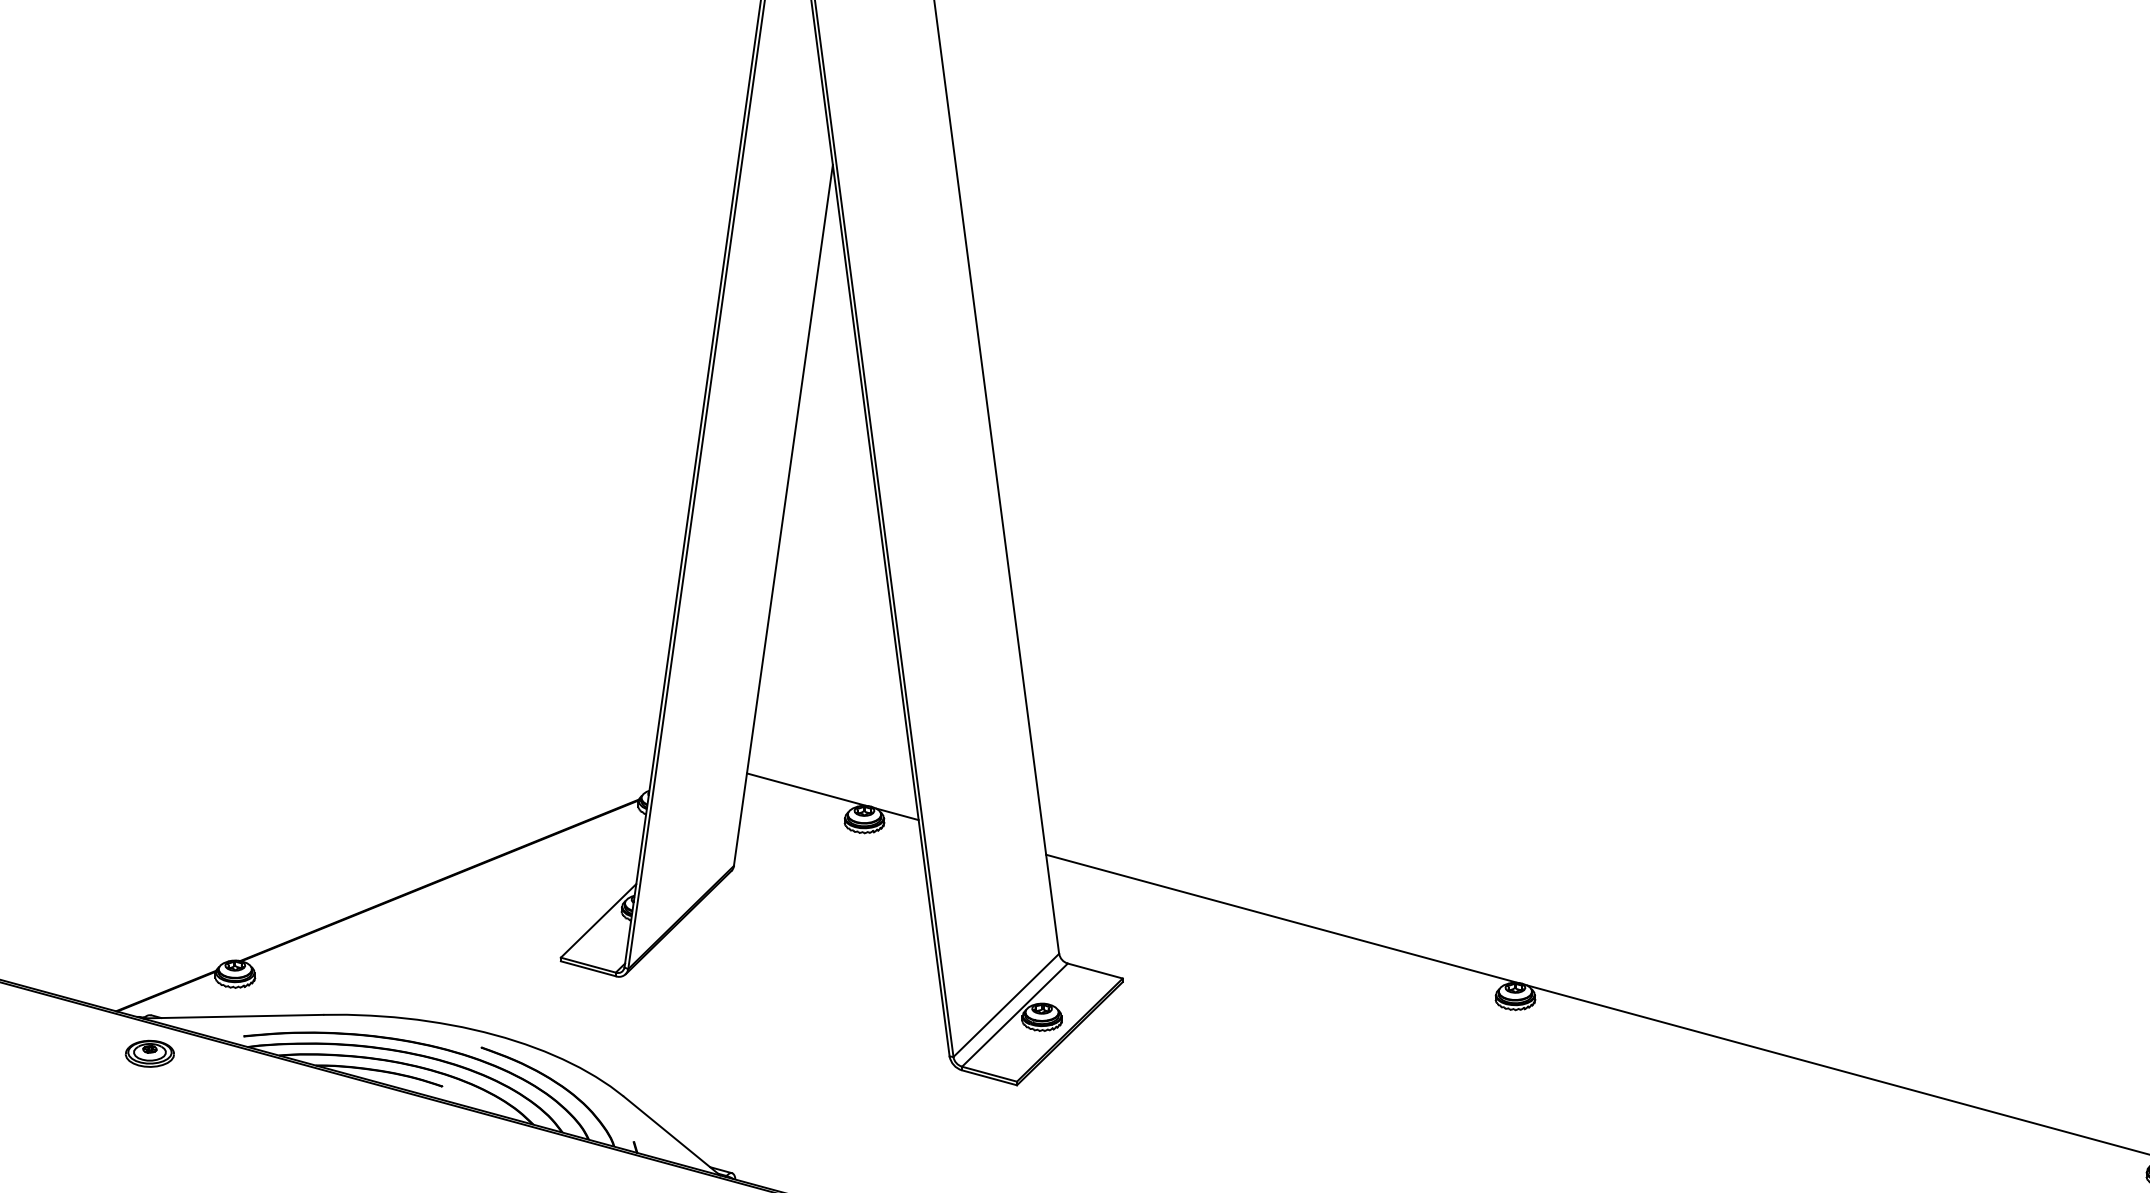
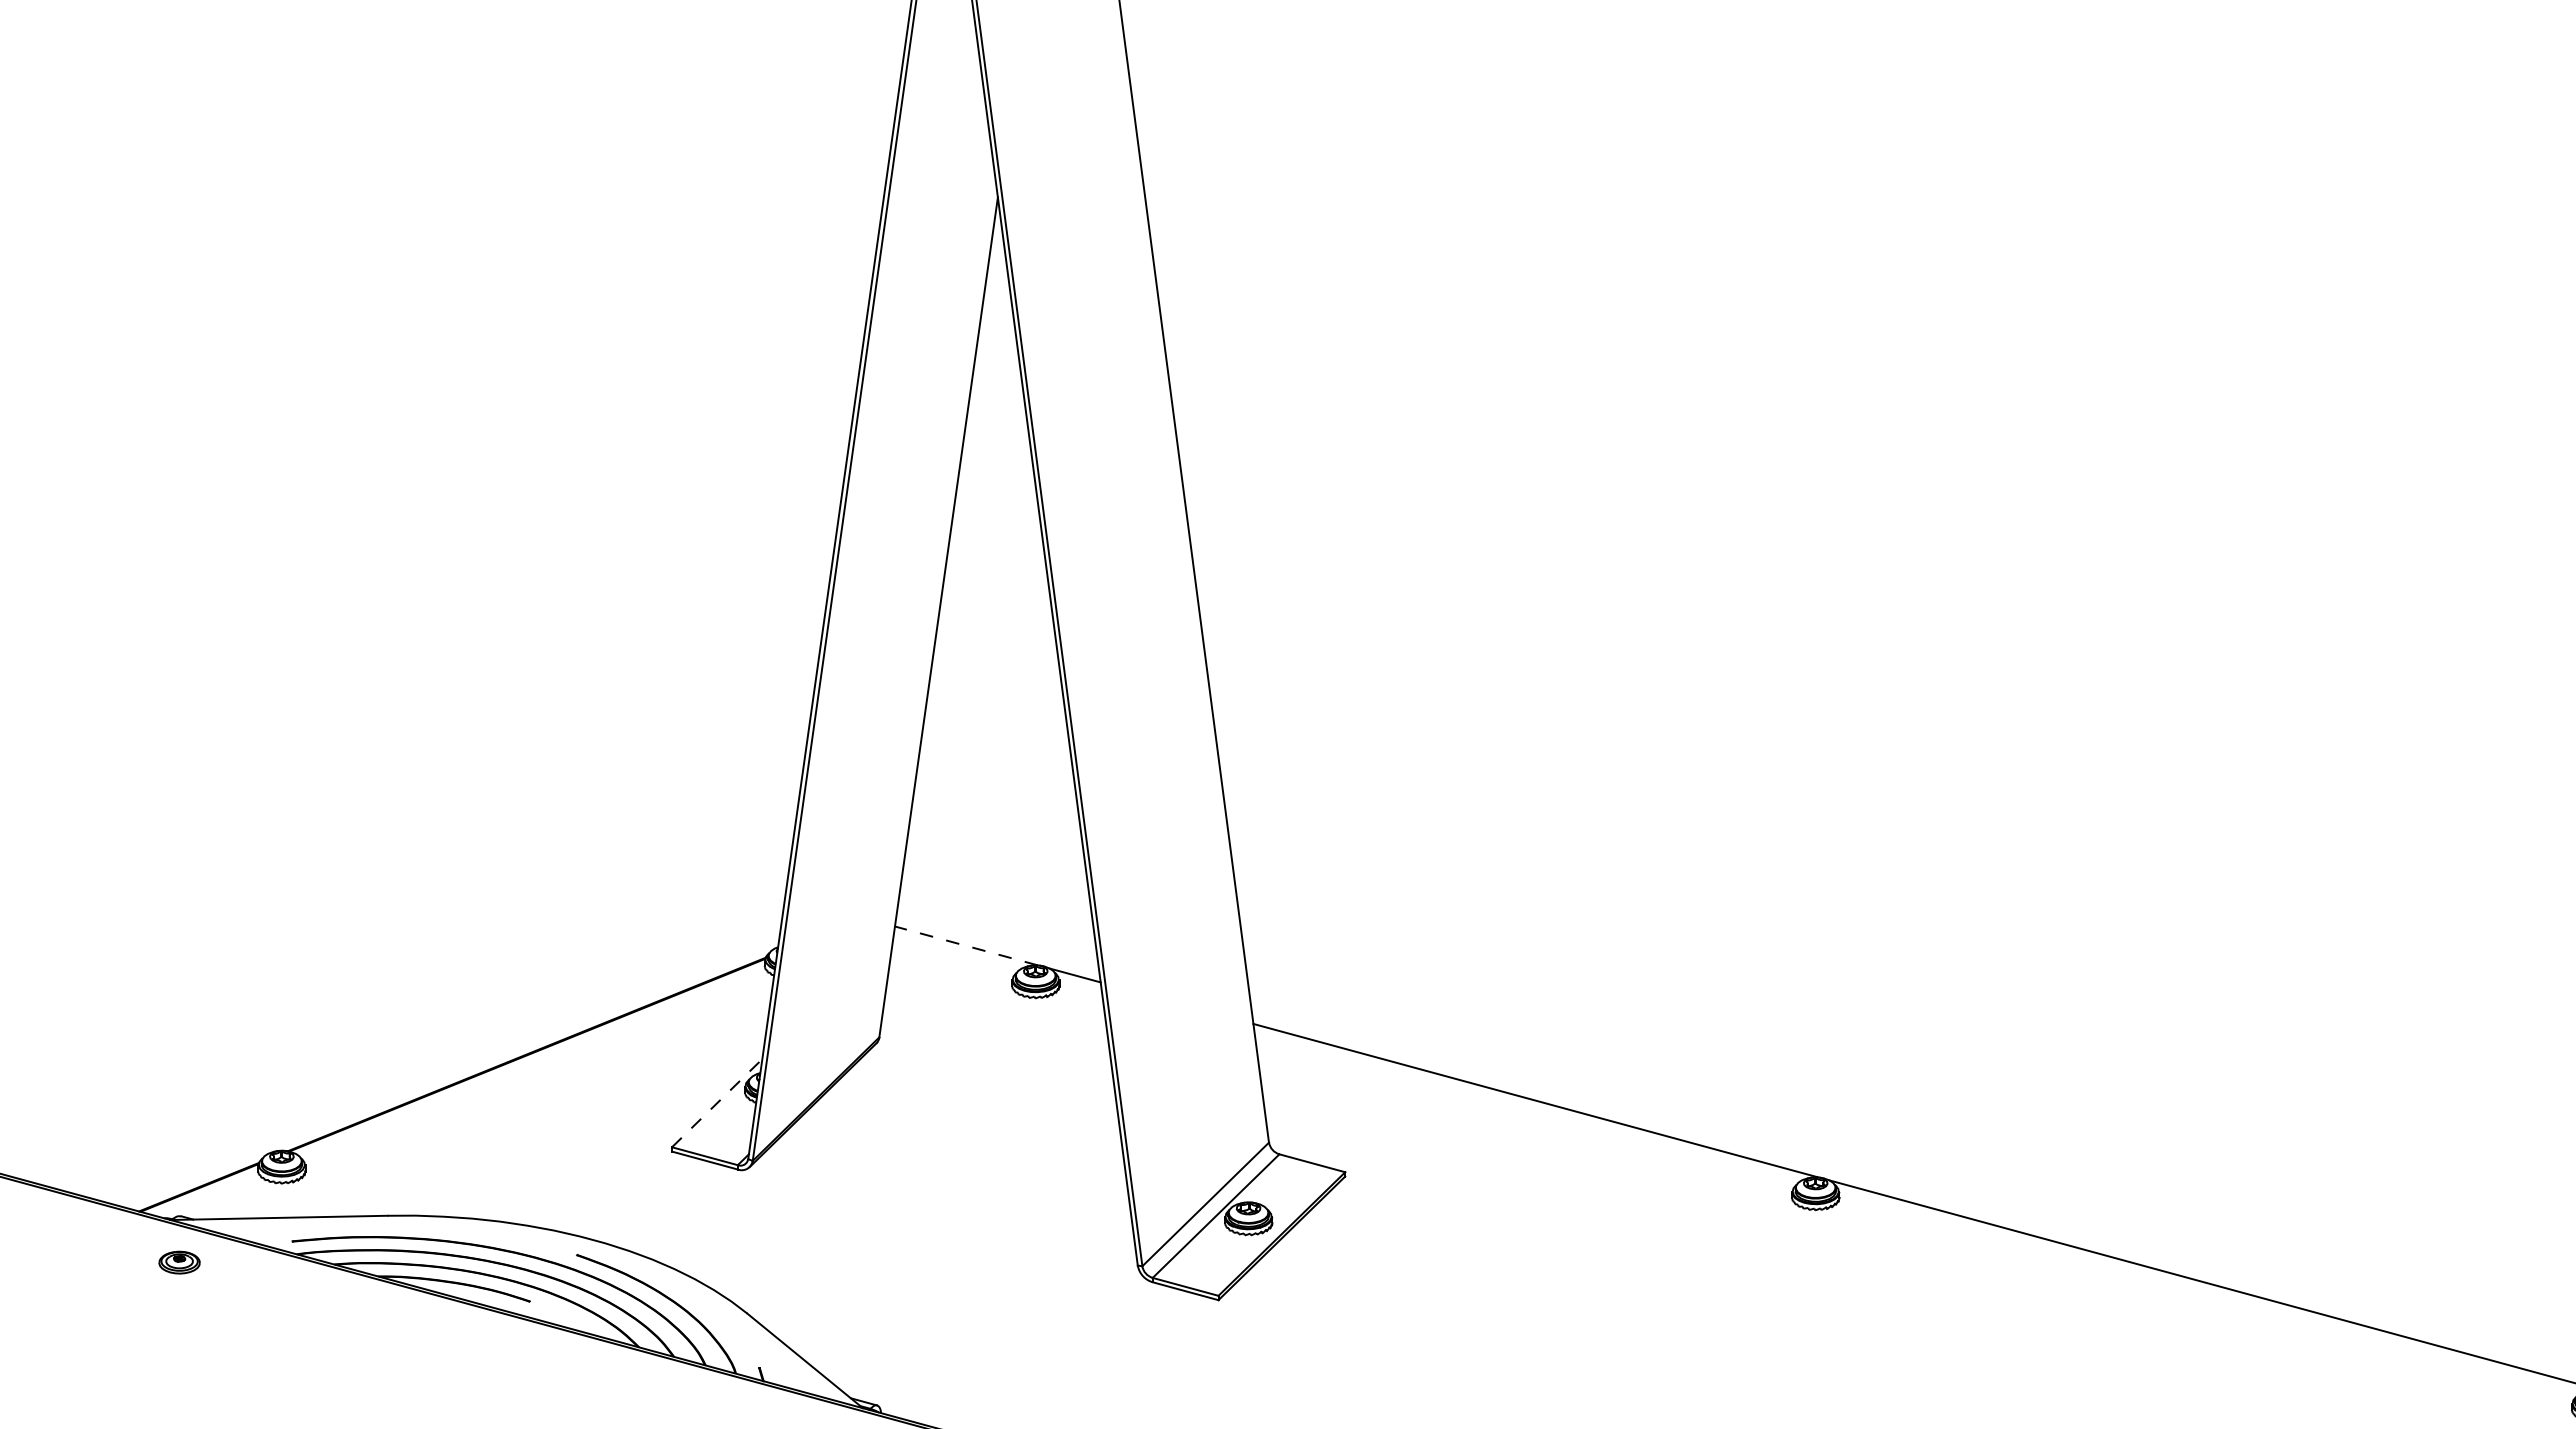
line: (806, 789) -> (966, 945), solid -> dashed
line: (598, 920) -> (717, 1102), solid -> dashed
part: (149, 1053) -> (179, 1262), size x0.7

